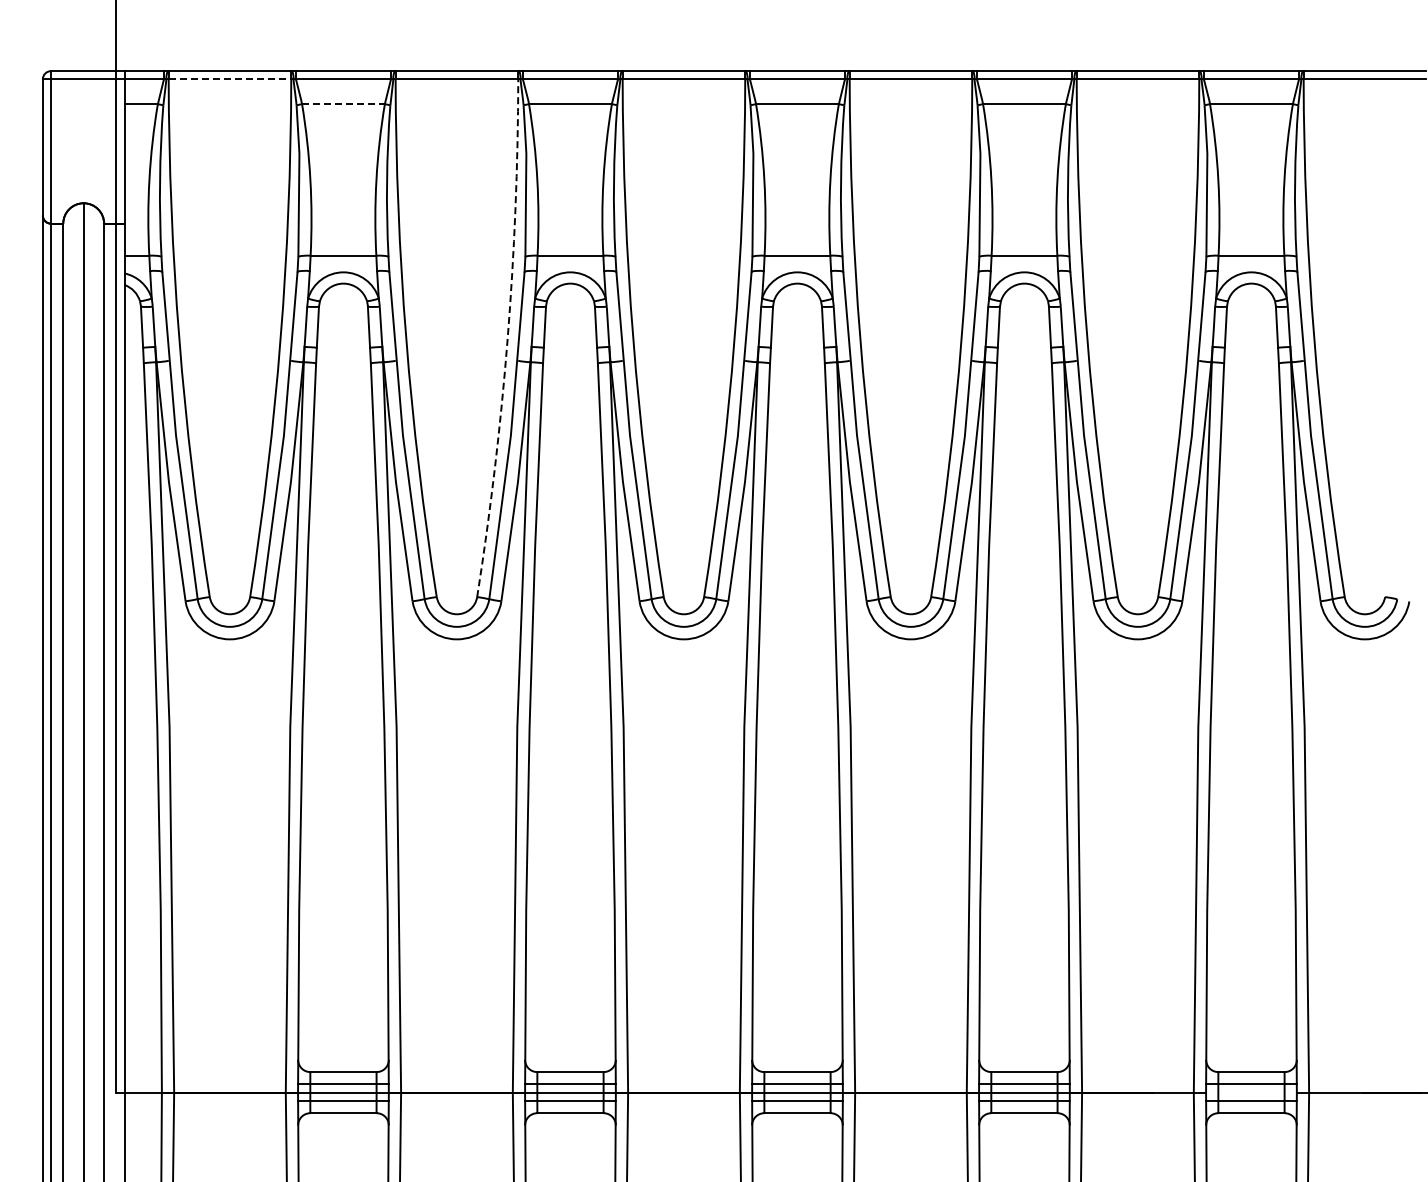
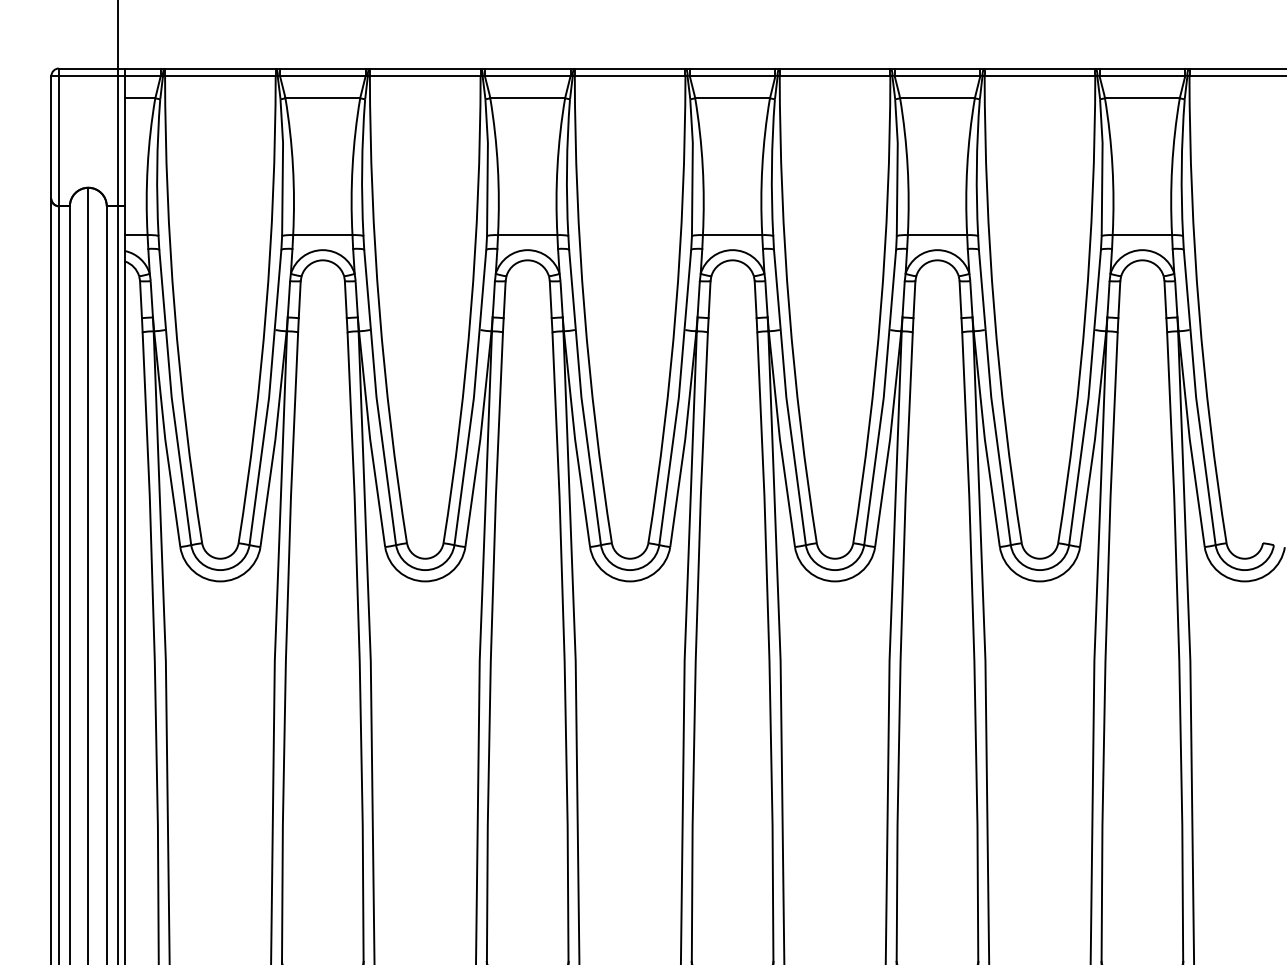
line: (230, 78) -> (220, 75), dashed -> solid
line: (343, 104) -> (322, 98), dashed -> solid
arc: (507, 338) -> (470, 309), dashed -> solid

